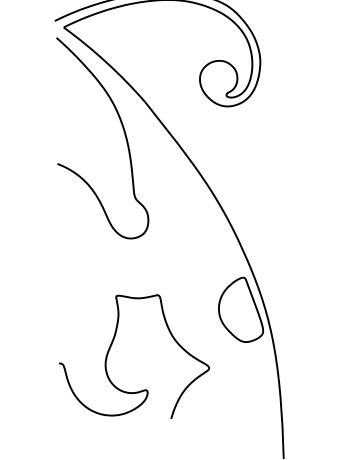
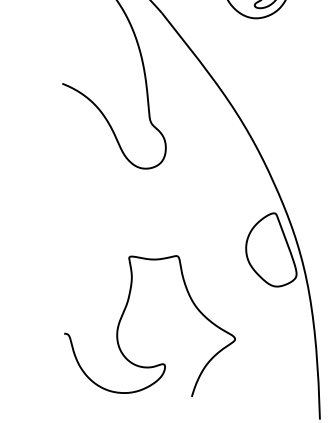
curve: (110, 349) -> (122, 317), moved

